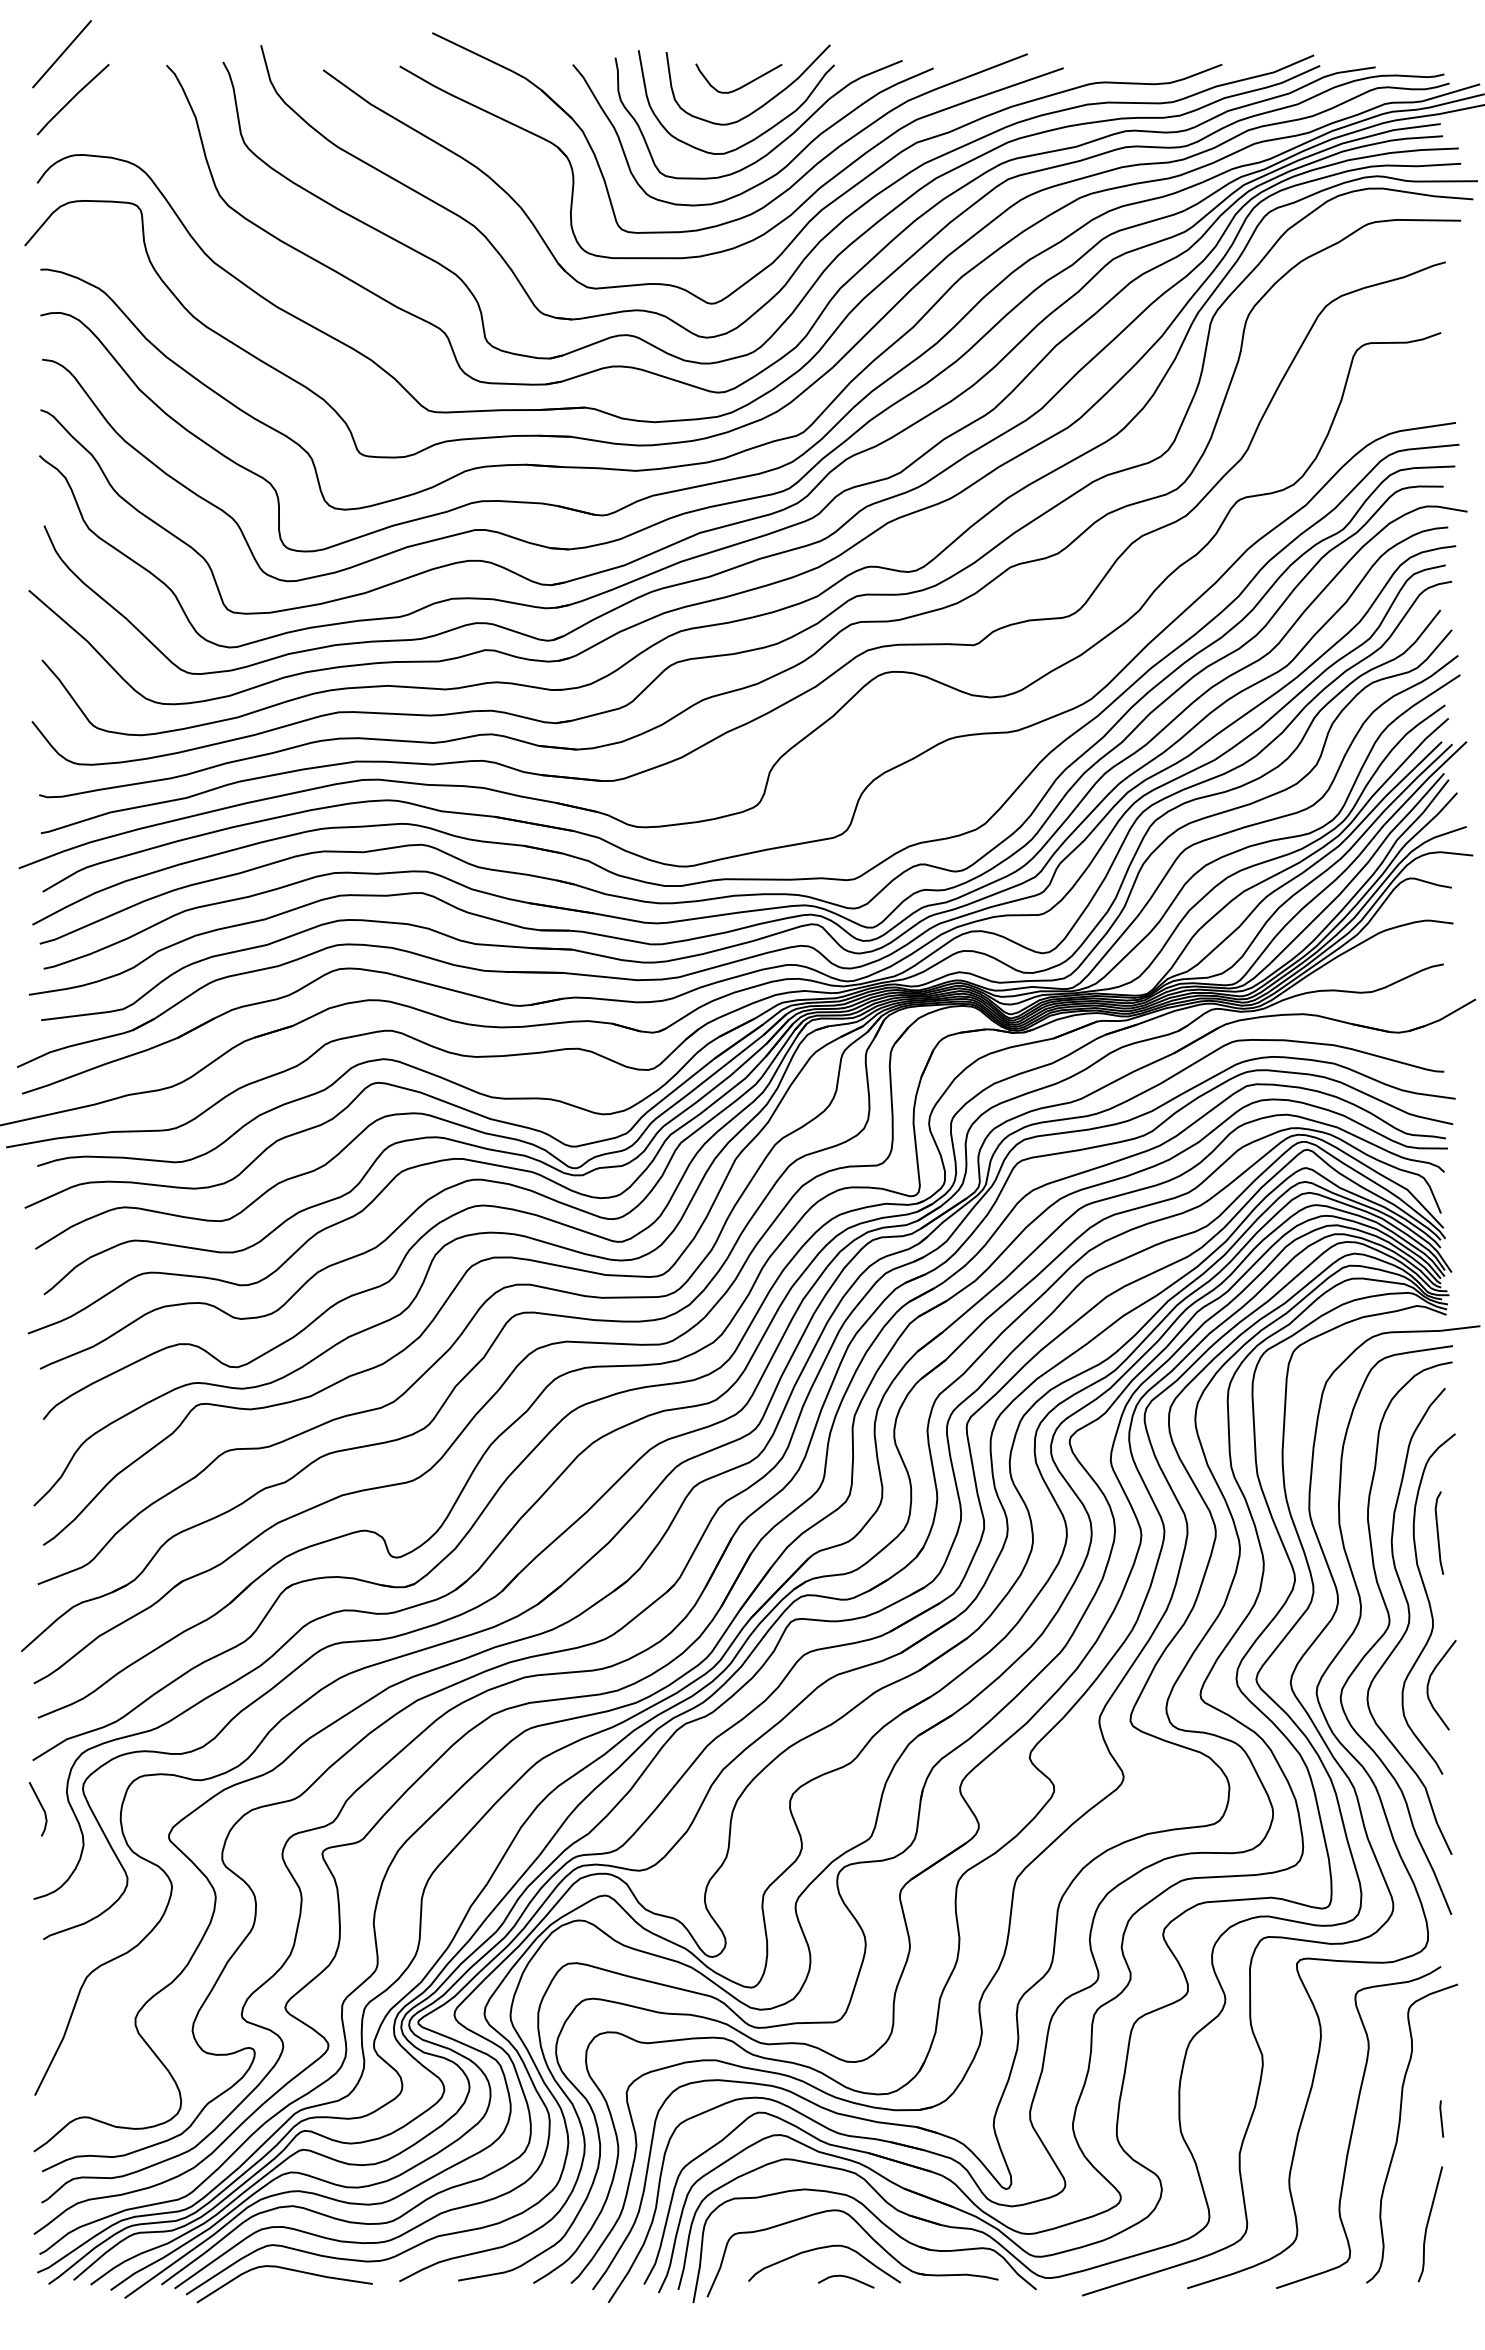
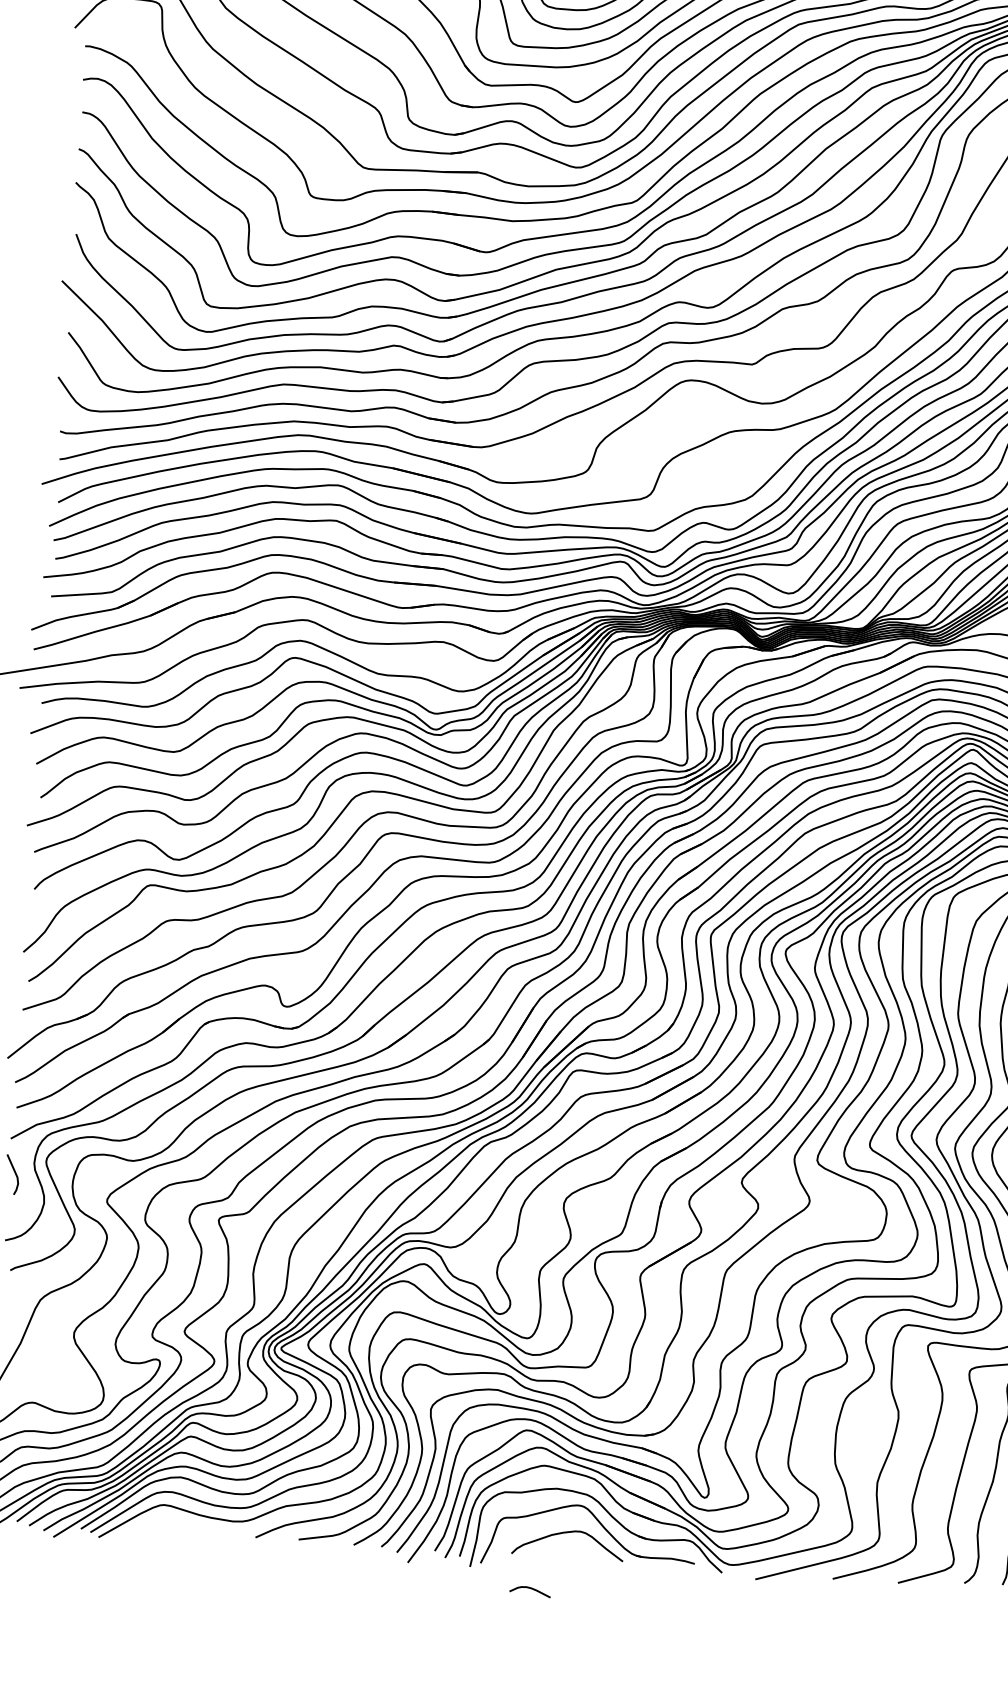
curve: (289, 2270) -> (175, 1524), removed
curve: (848, 2278) -> (532, 1589), moved

